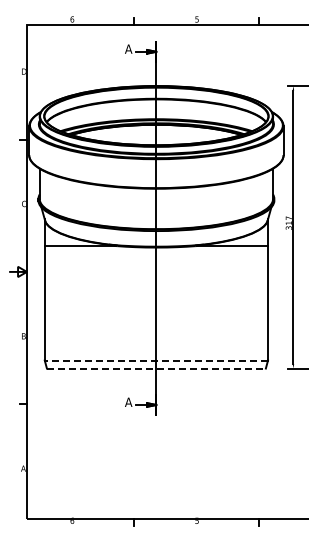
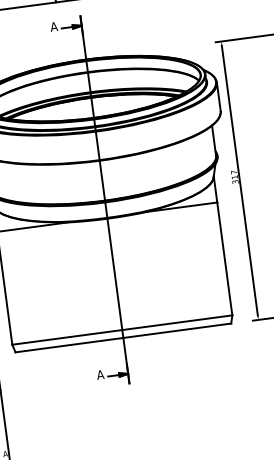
line: (156, 360) -> (122, 329), dashed -> solid
line: (156, 368) -> (123, 337), dashed -> solid

